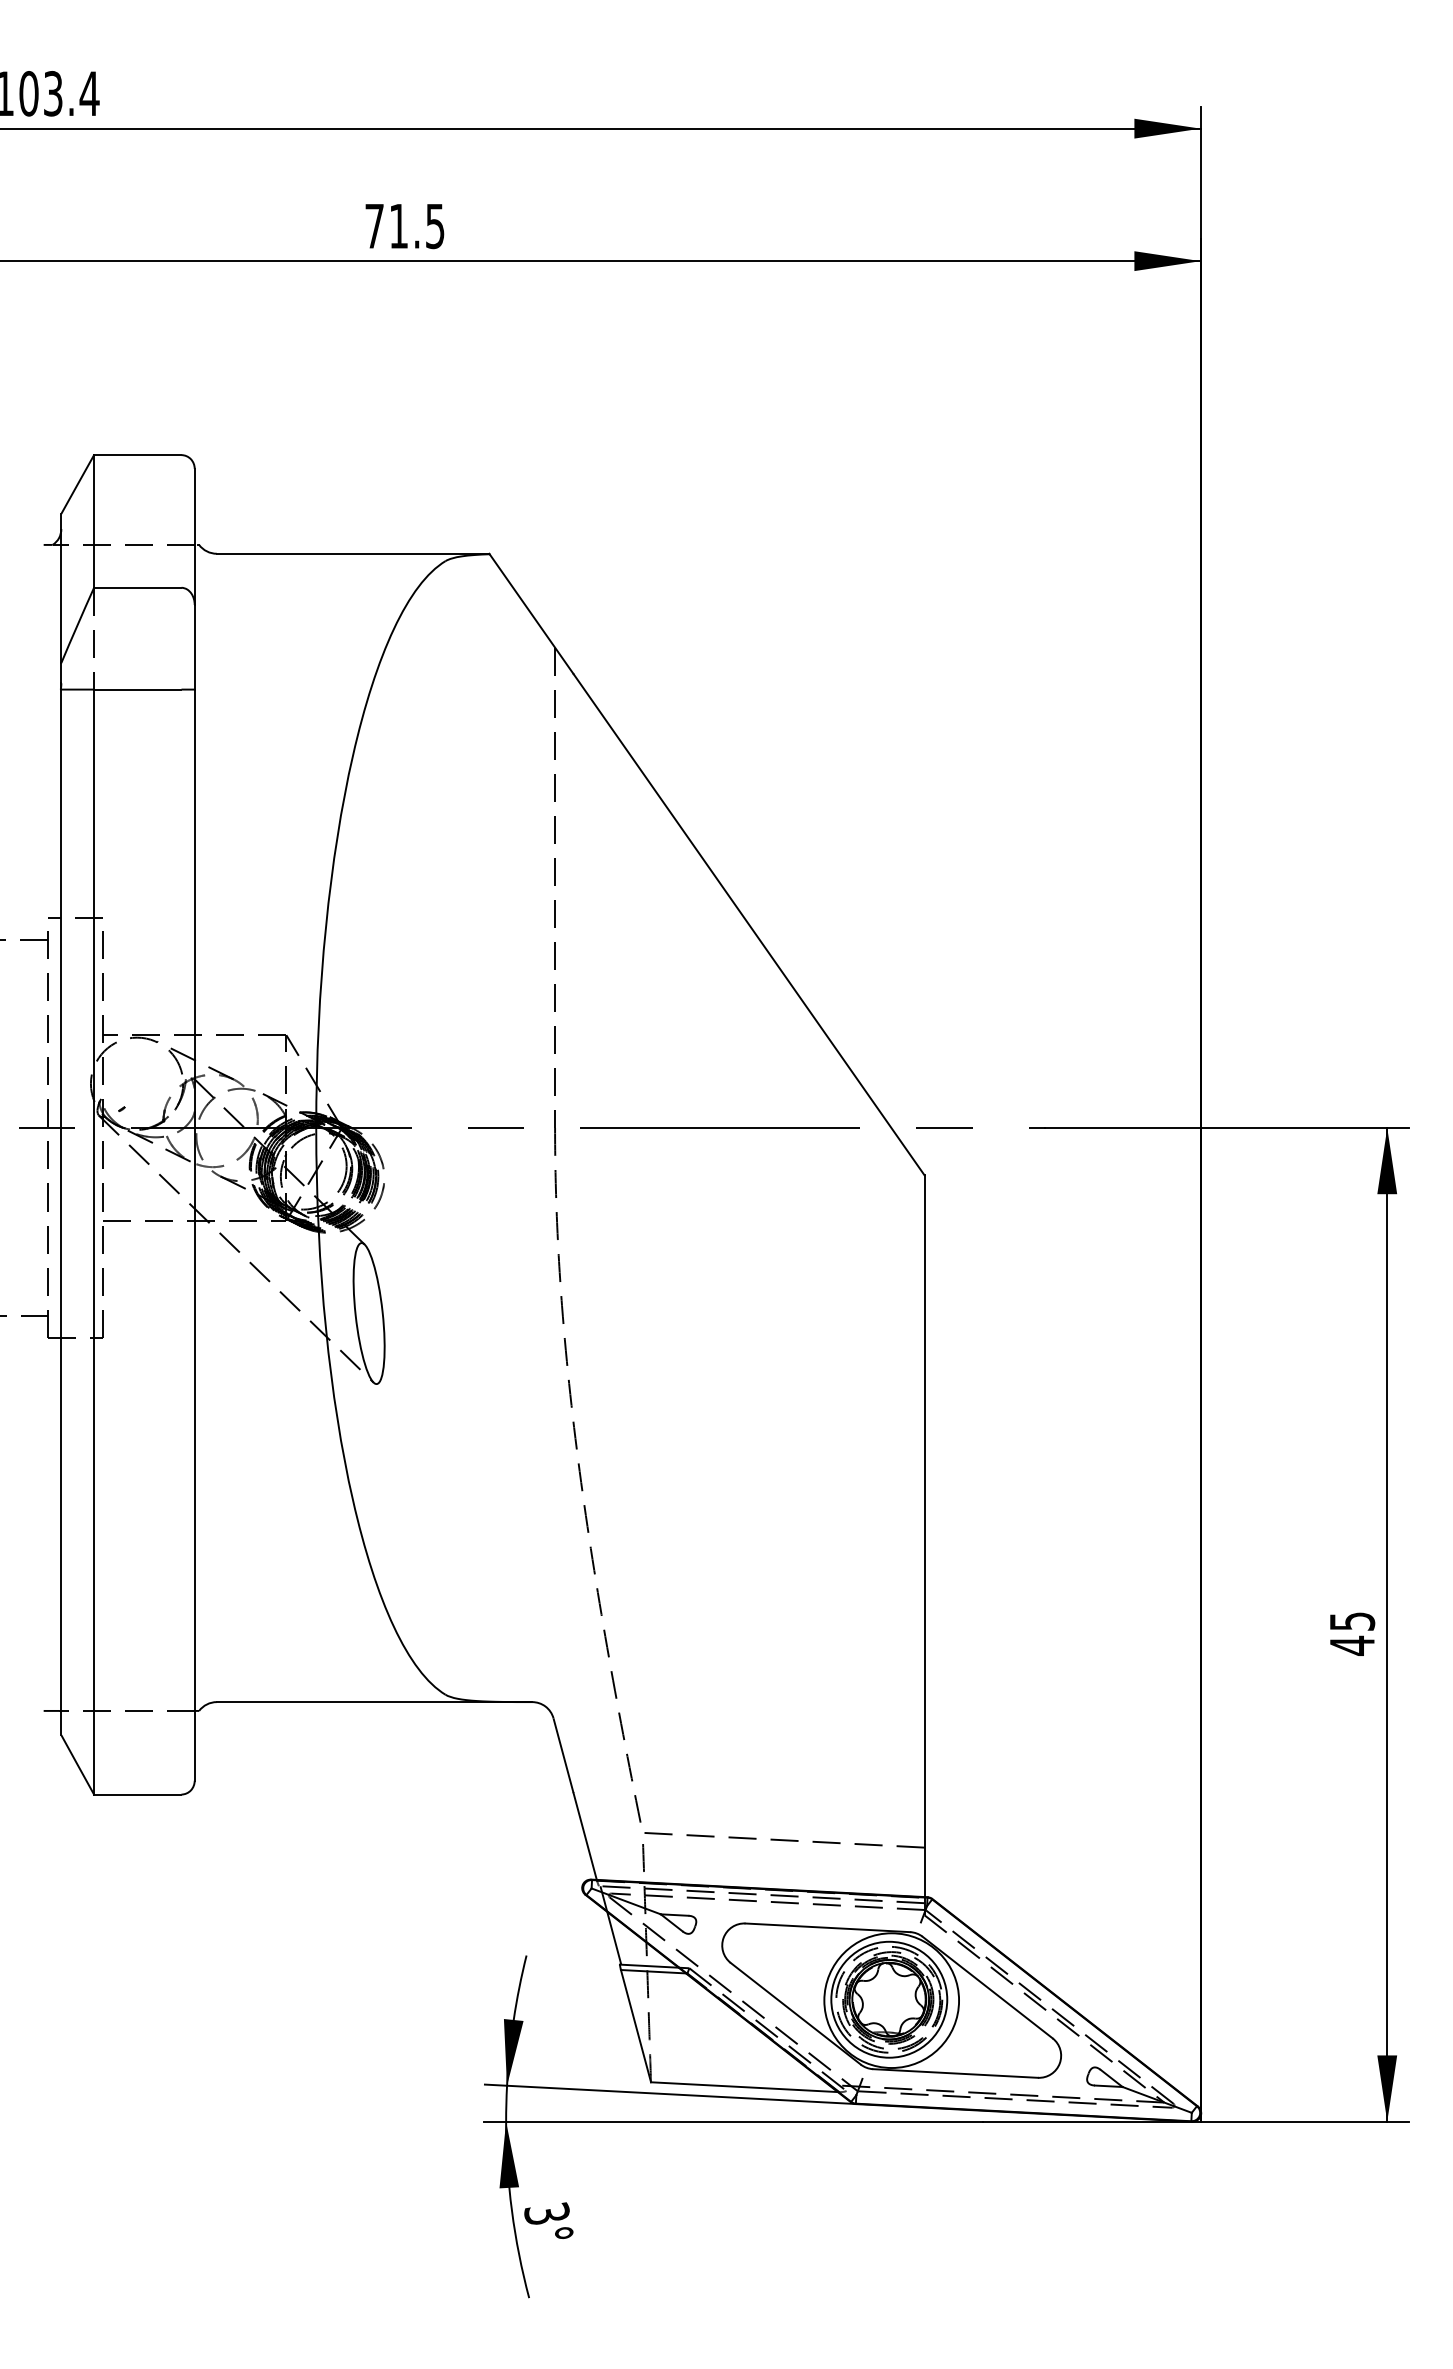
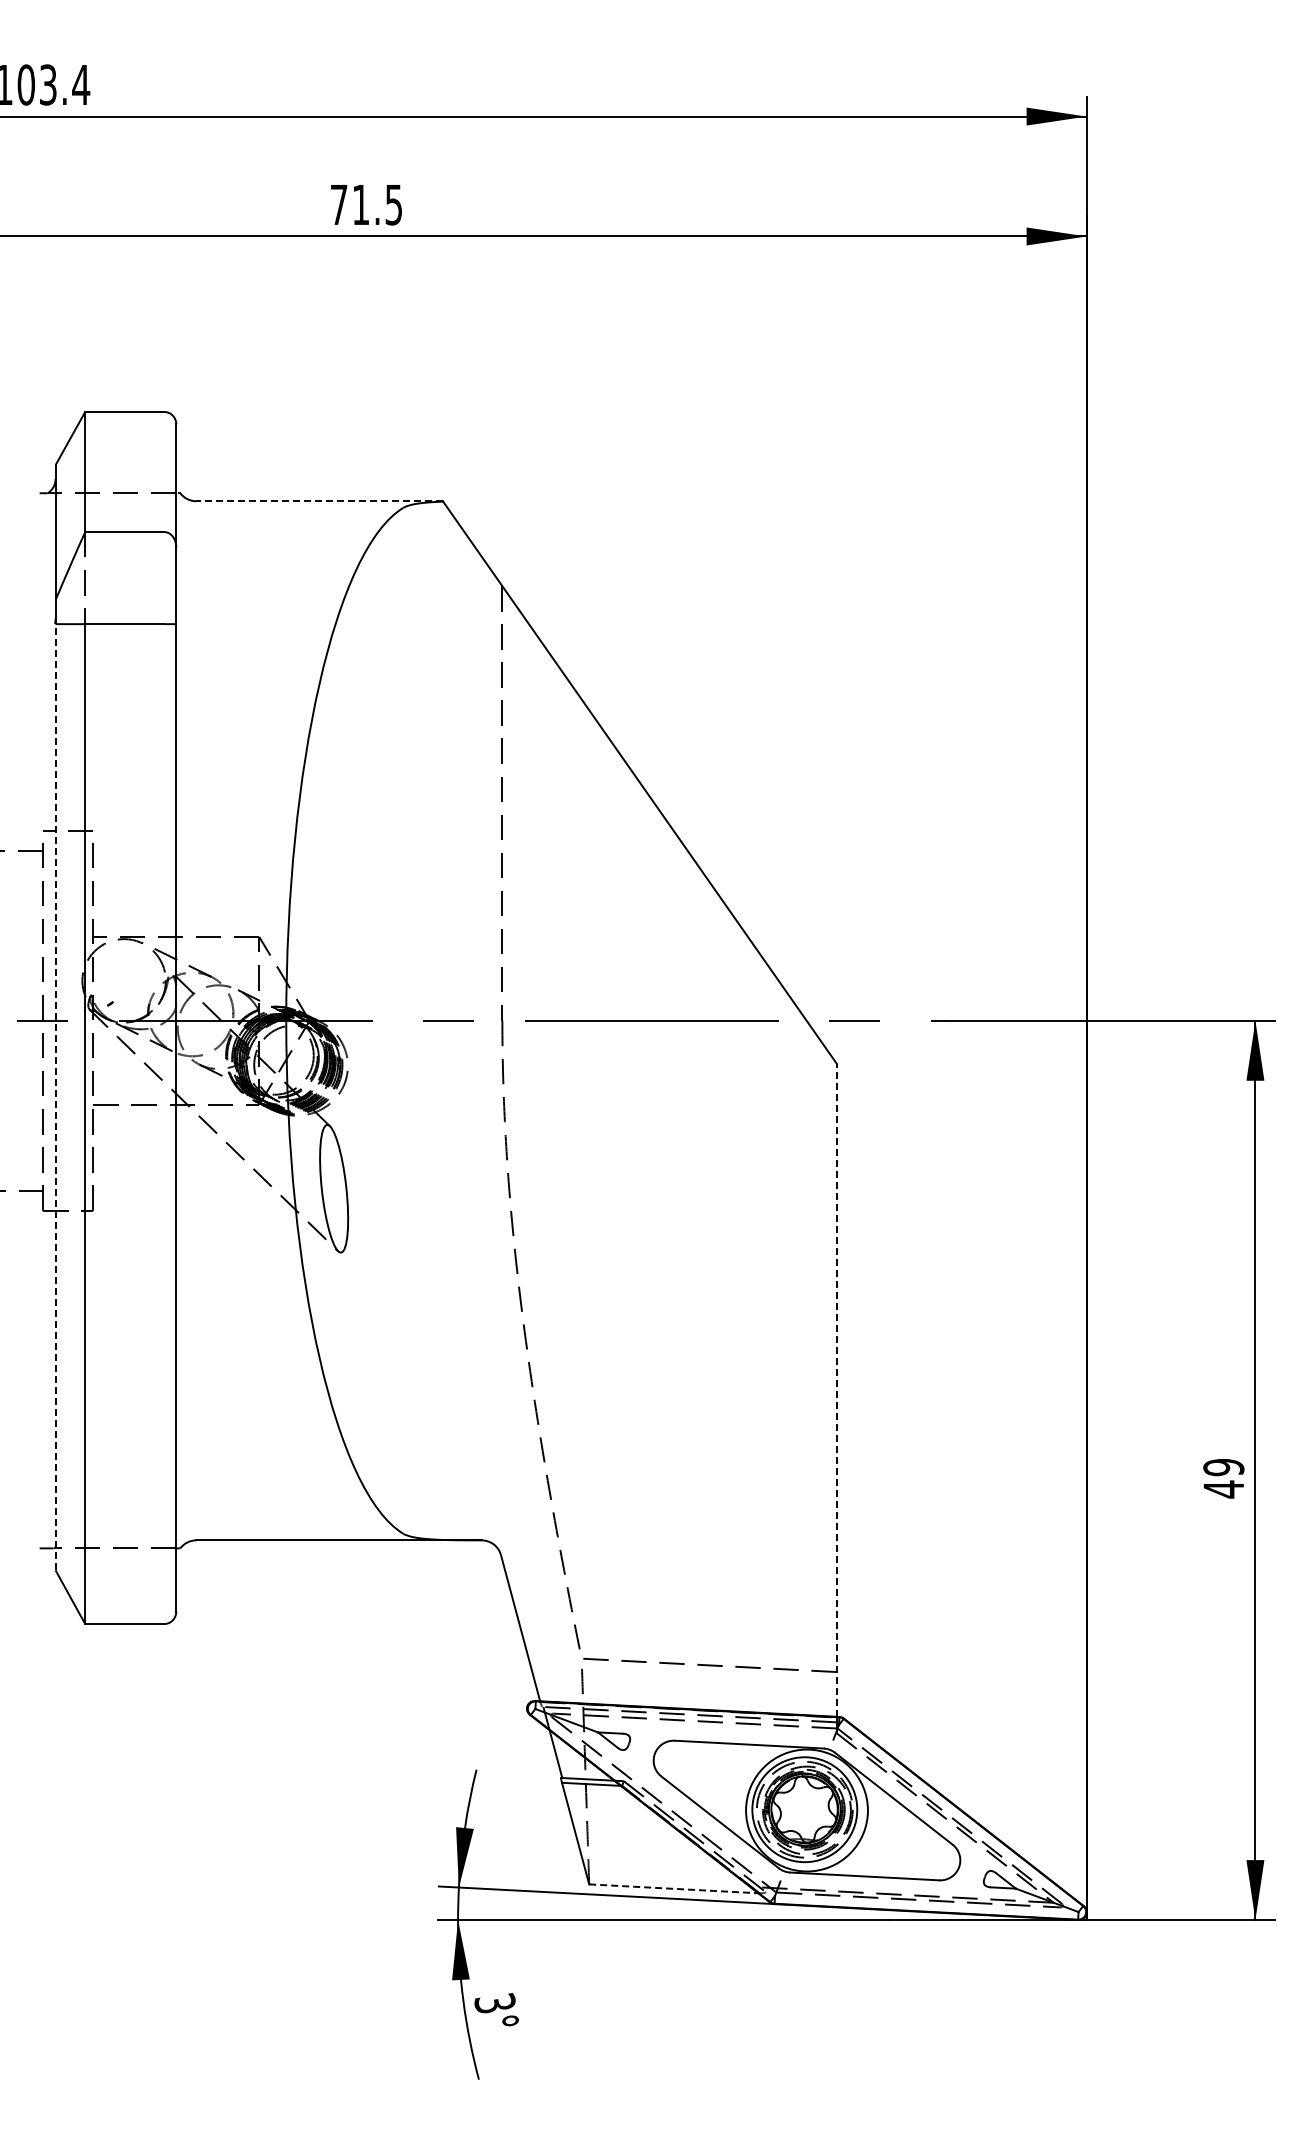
line: (352, 554) -> (319, 501), solid -> dashed
line: (61, 1211) -> (55, 1096), solid -> dashed
line: (924, 1536) -> (836, 1390), solid -> dashed
text: (1351, 1621) -> (1223, 1467), 45 -> 49
line: (744, 2086) -> (673, 1888), solid -> dashed

